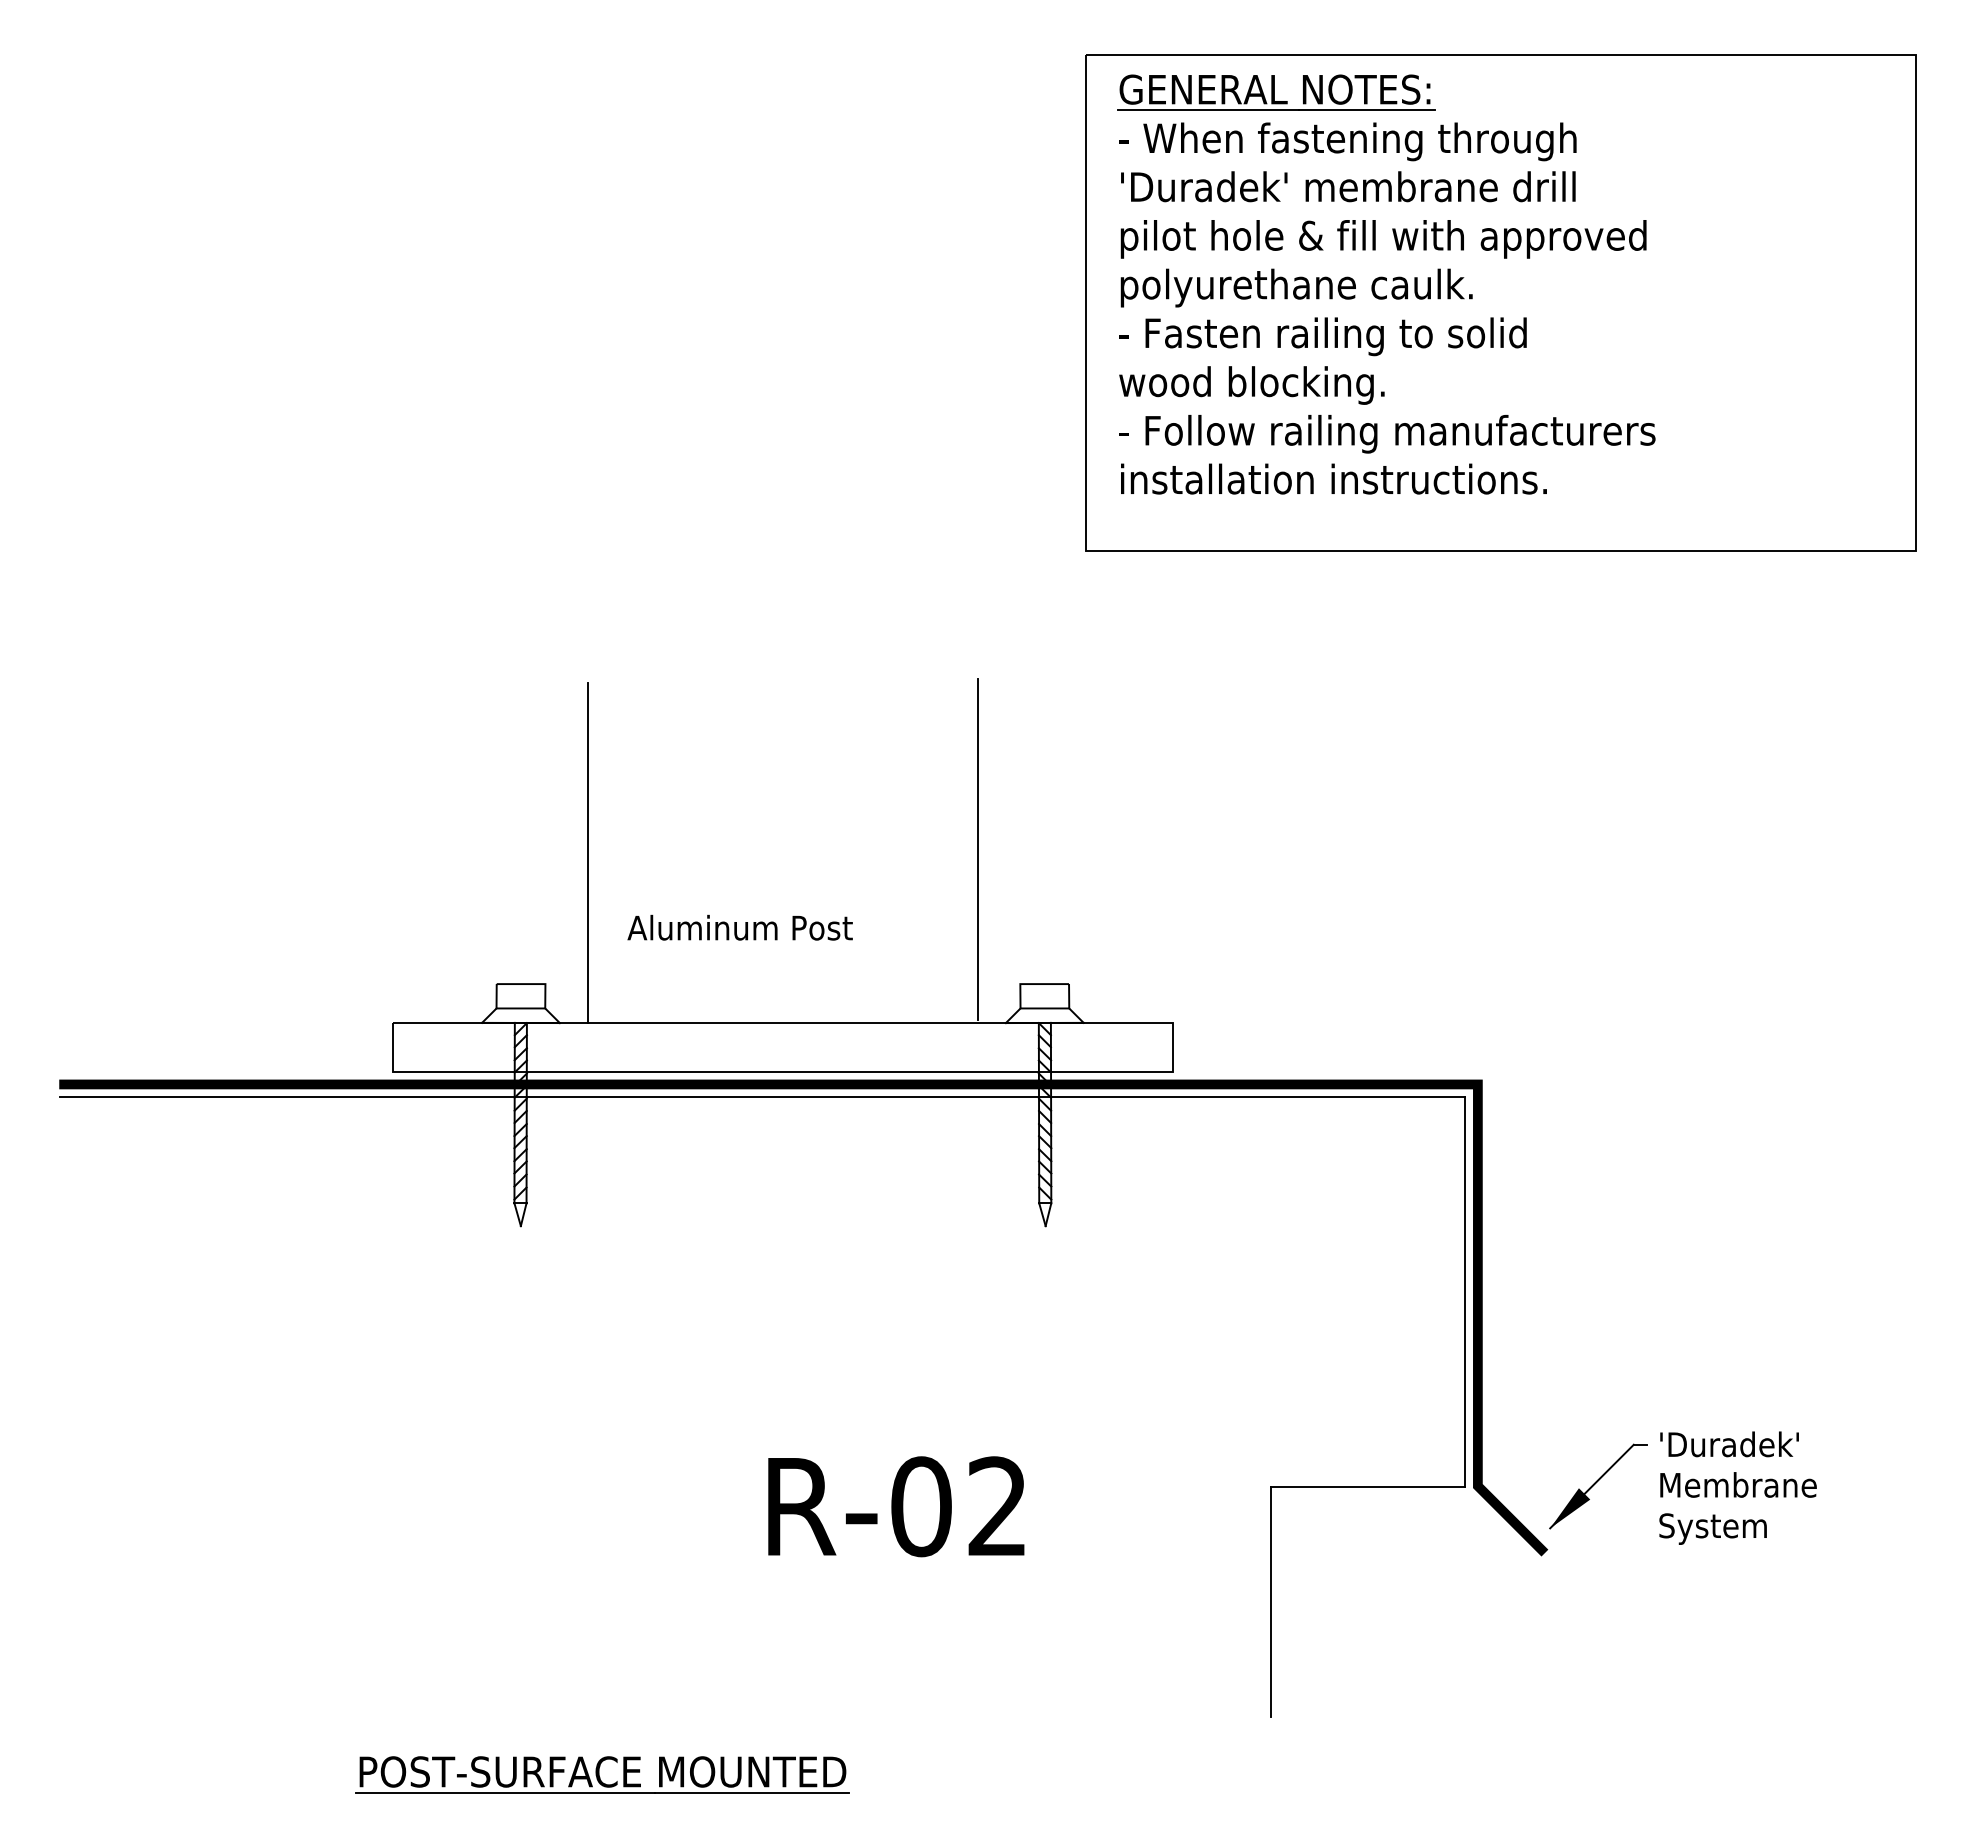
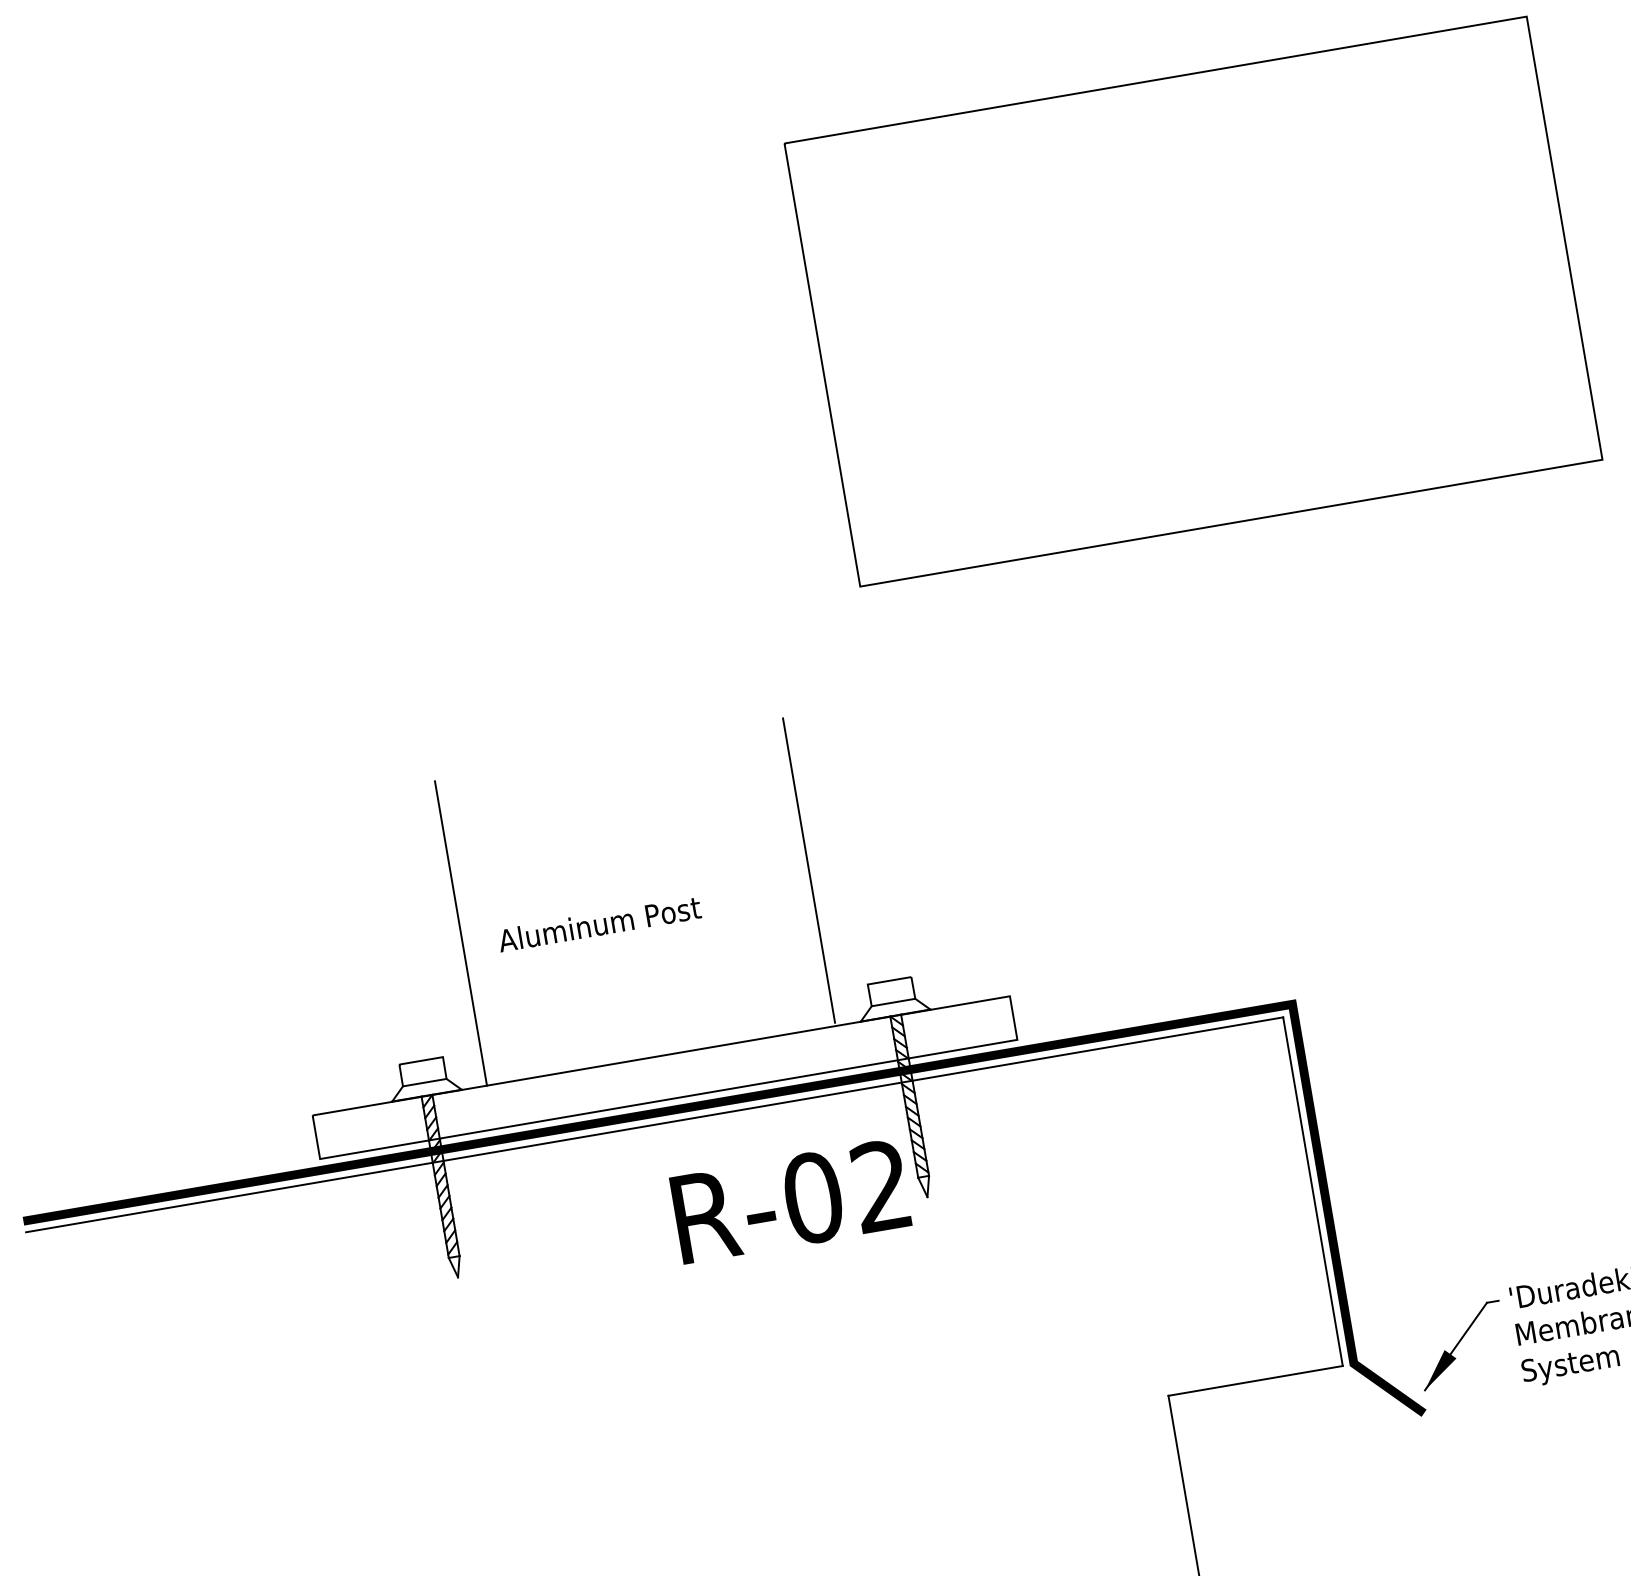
part: (1386, 284) -> (1088, 302), removed
text: (739, 927) -> (598, 924), moved
text: (896, 1506) -> (790, 1201), moved

